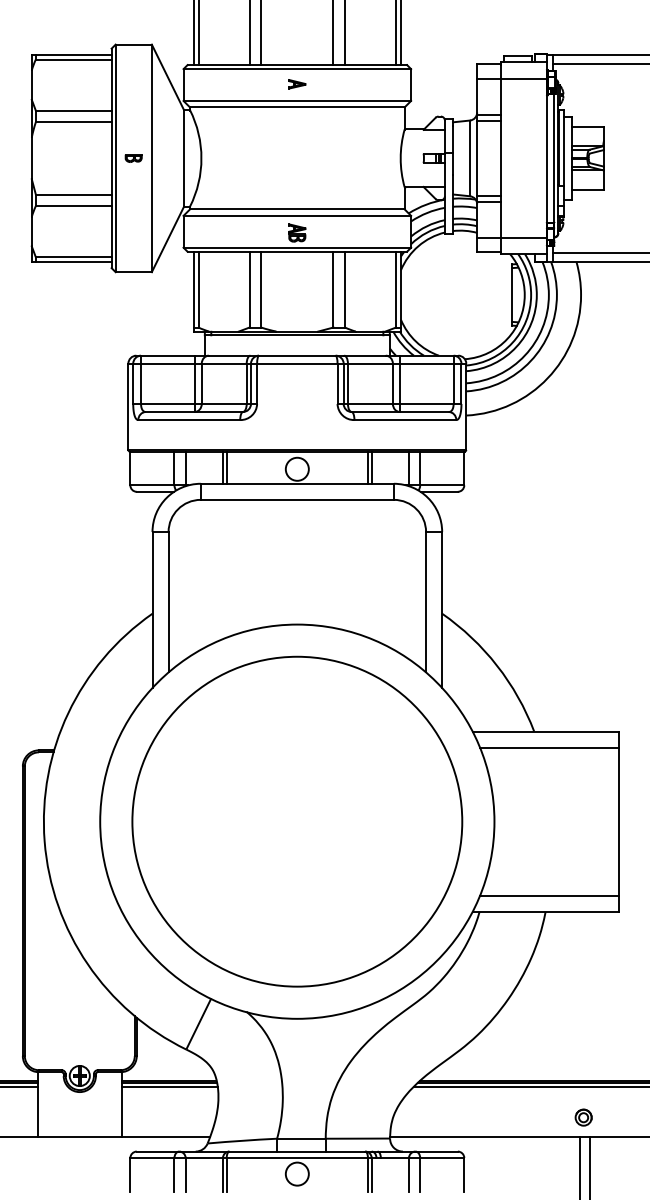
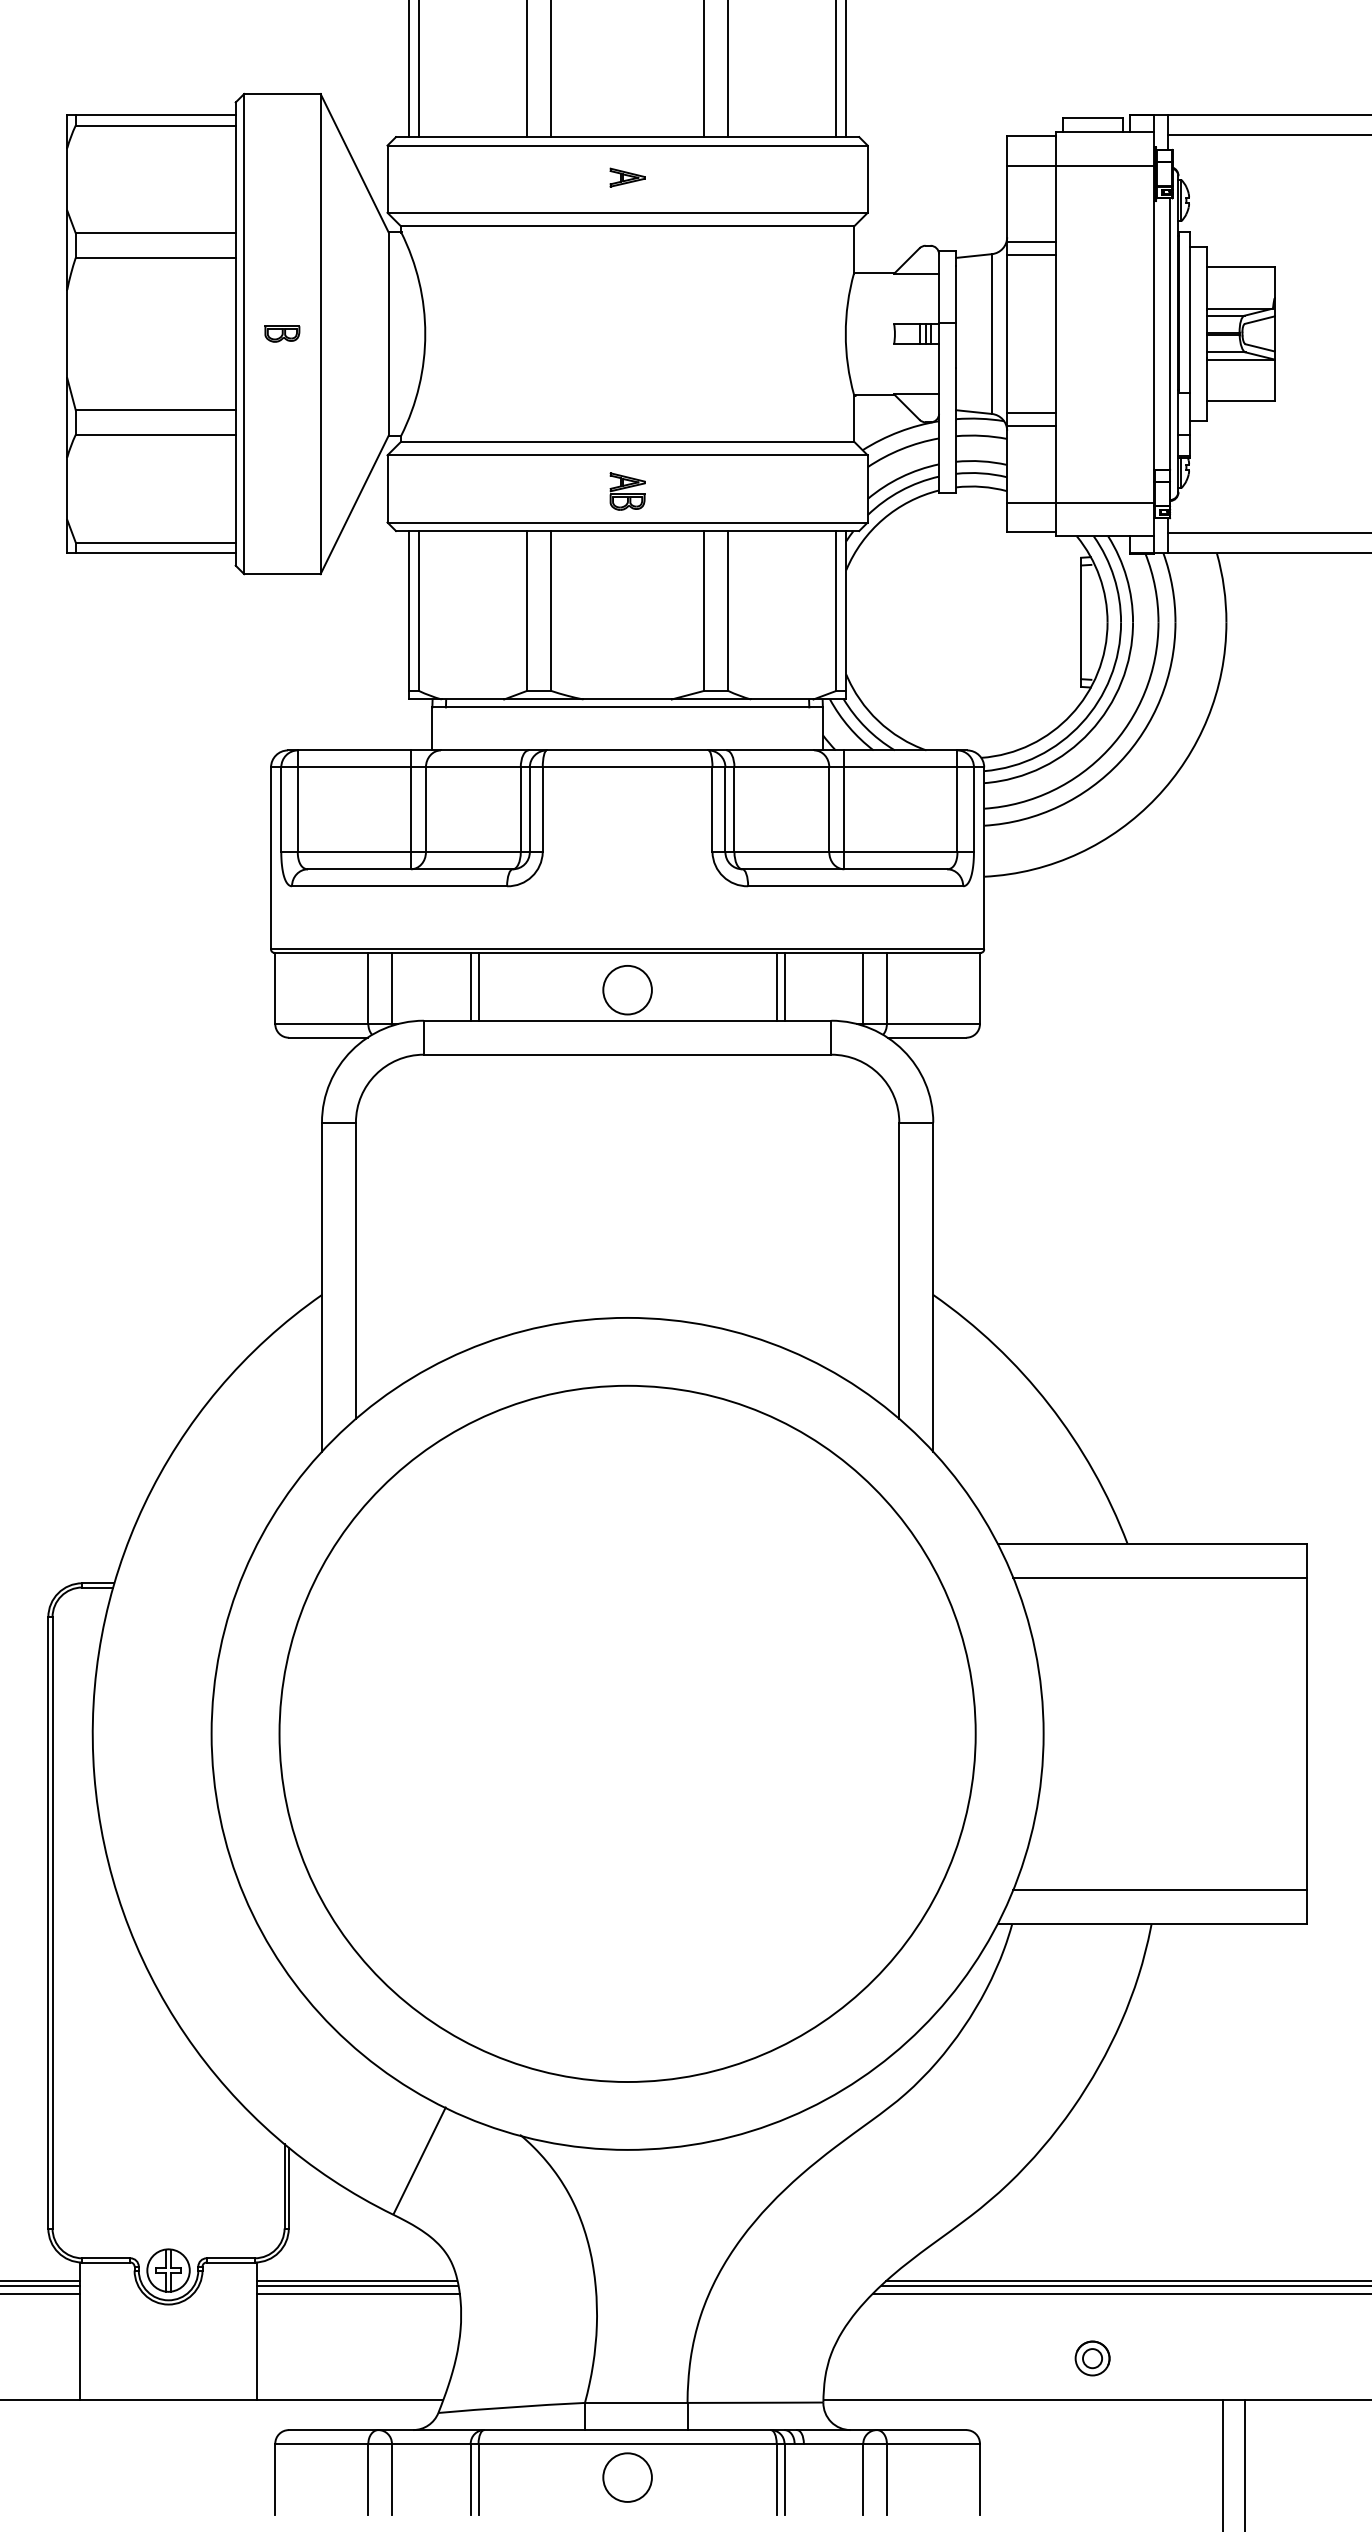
part: (583, 1117) -> (1092, 2358), moved

